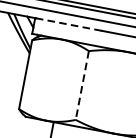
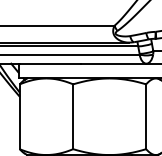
line: (69, 24) -> (50, 63), dashed -> solid
line: (82, 86) -> (73, 117), dashed -> solid

